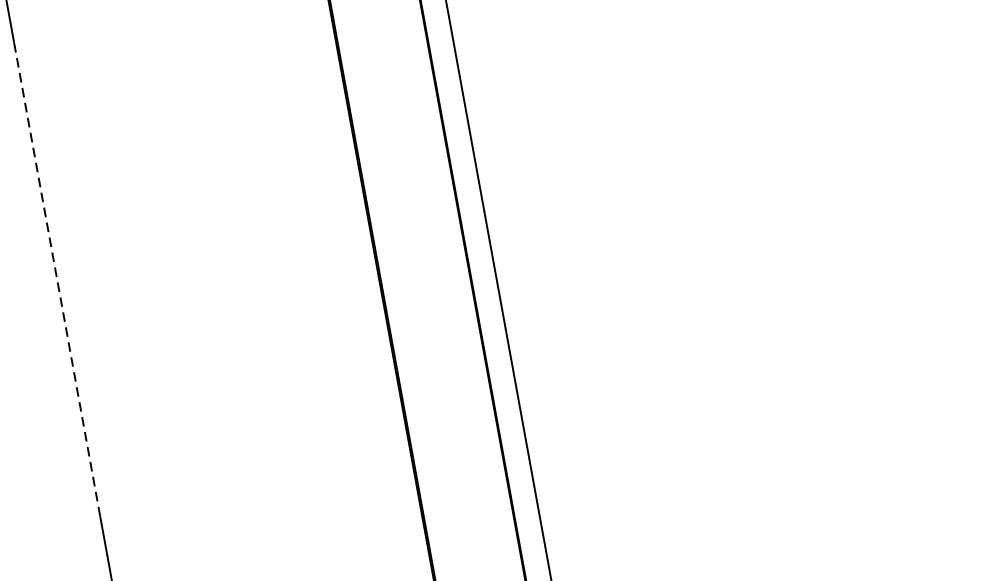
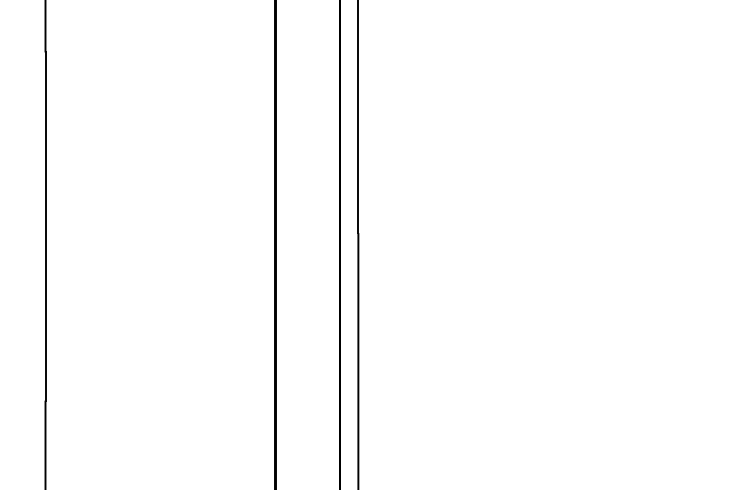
line: (57, 279) -> (45, 226), dashed -> solid

